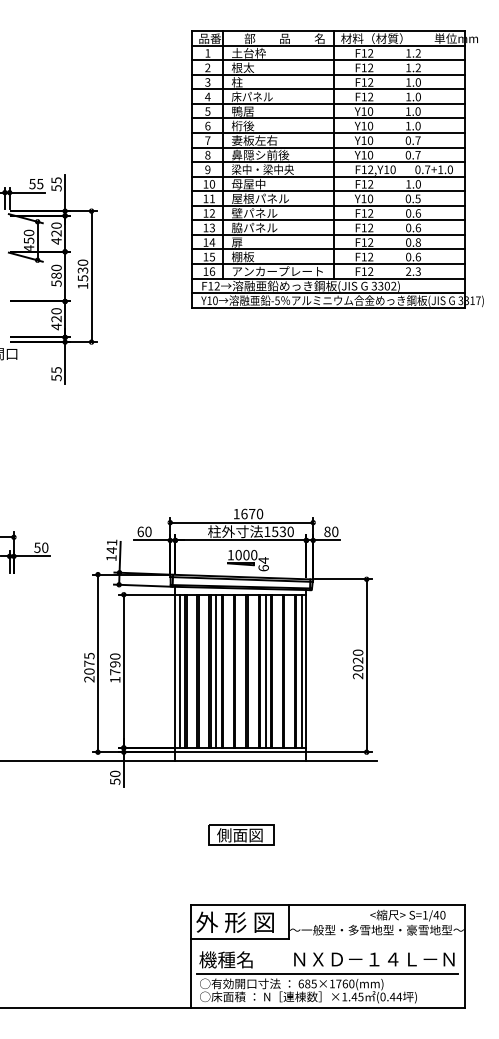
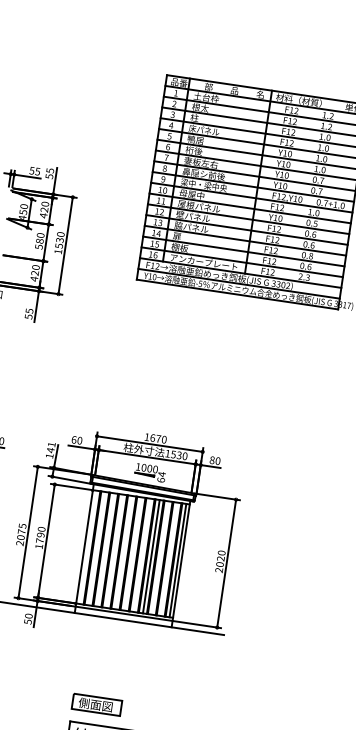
line: (180, 670) -> (88, 546), removed
line: (216, 670) -> (115, 550), removed
part: (241, 834) -> (96, 704), moved

